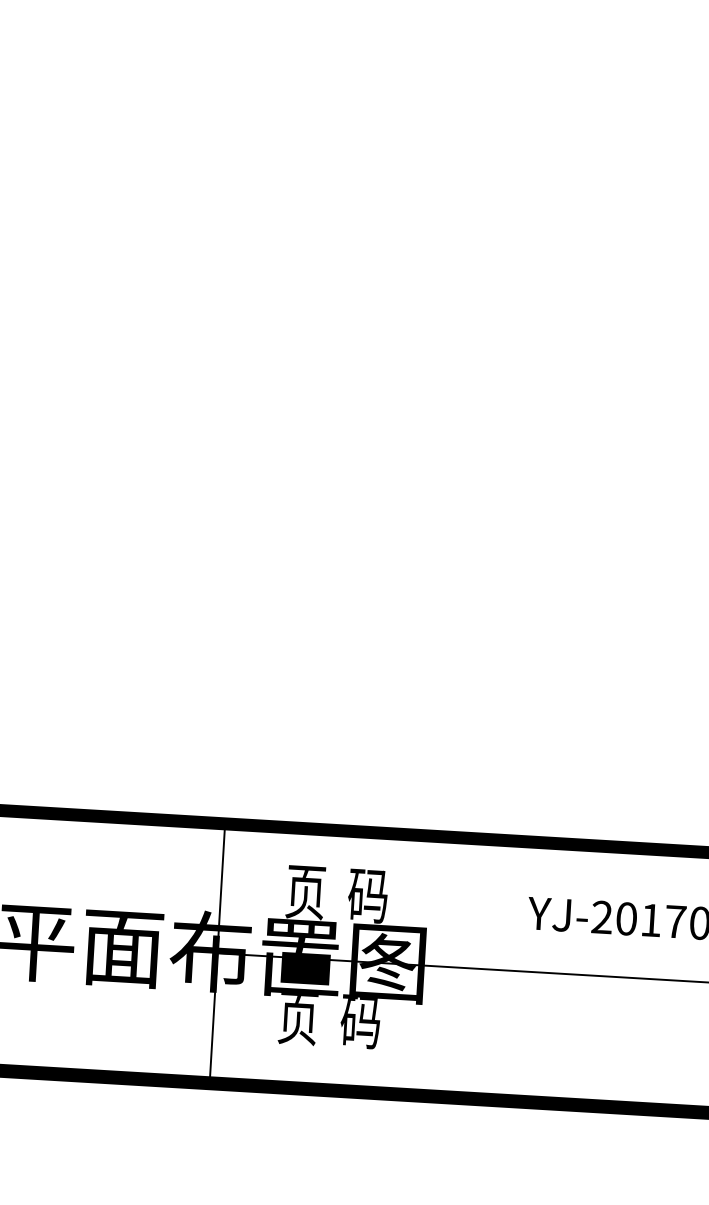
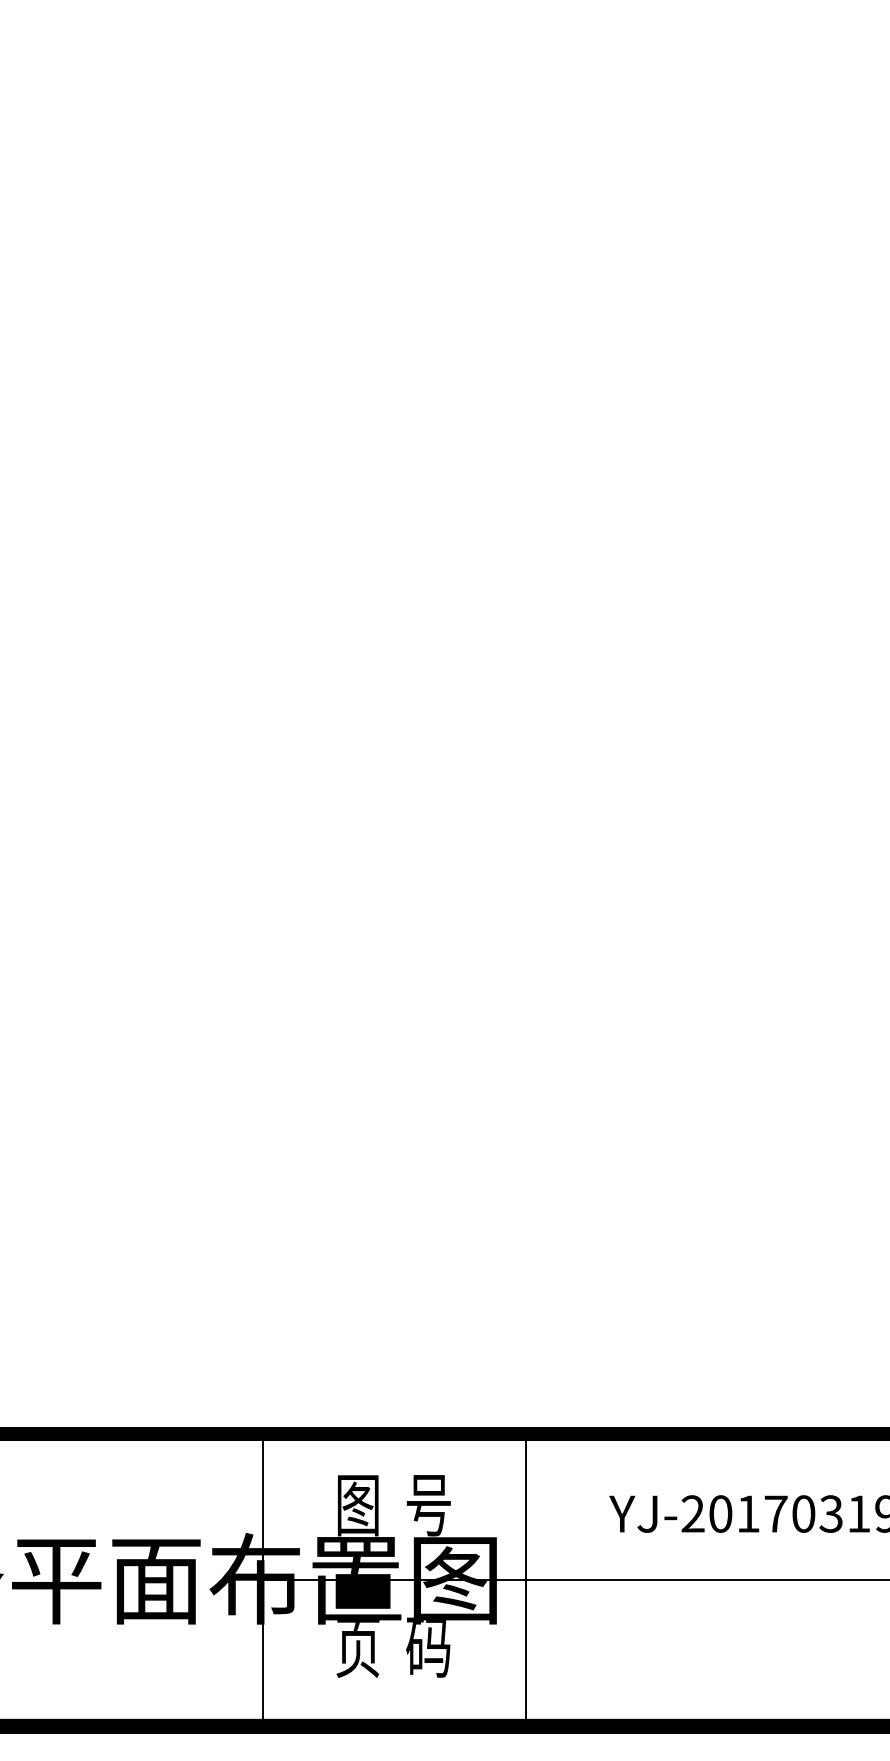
text: (337, 894) -> (393, 1505), 页  码 -> 图  号
line: (450, 966) -> (525, 1579), added

